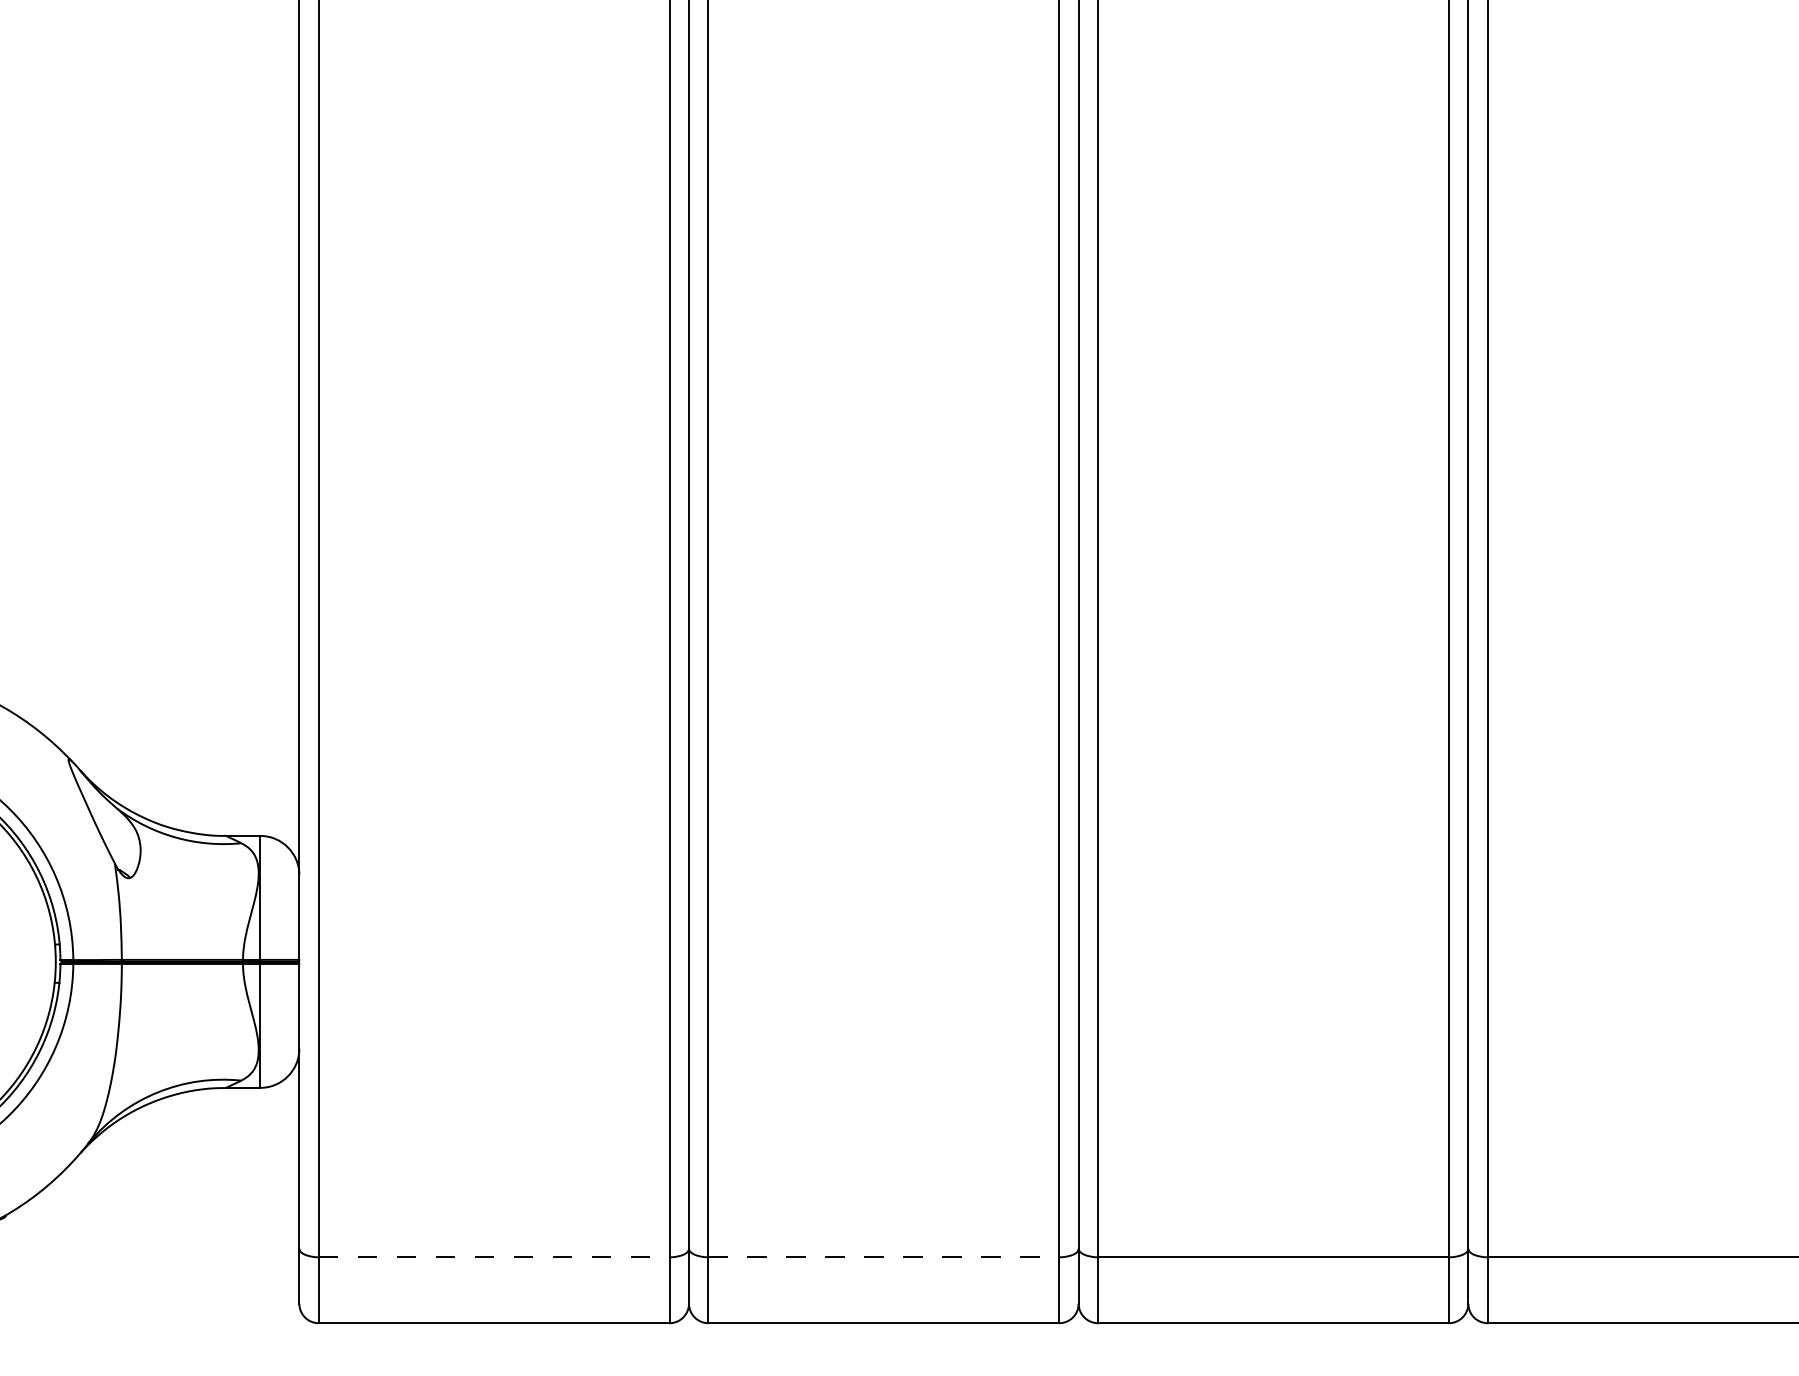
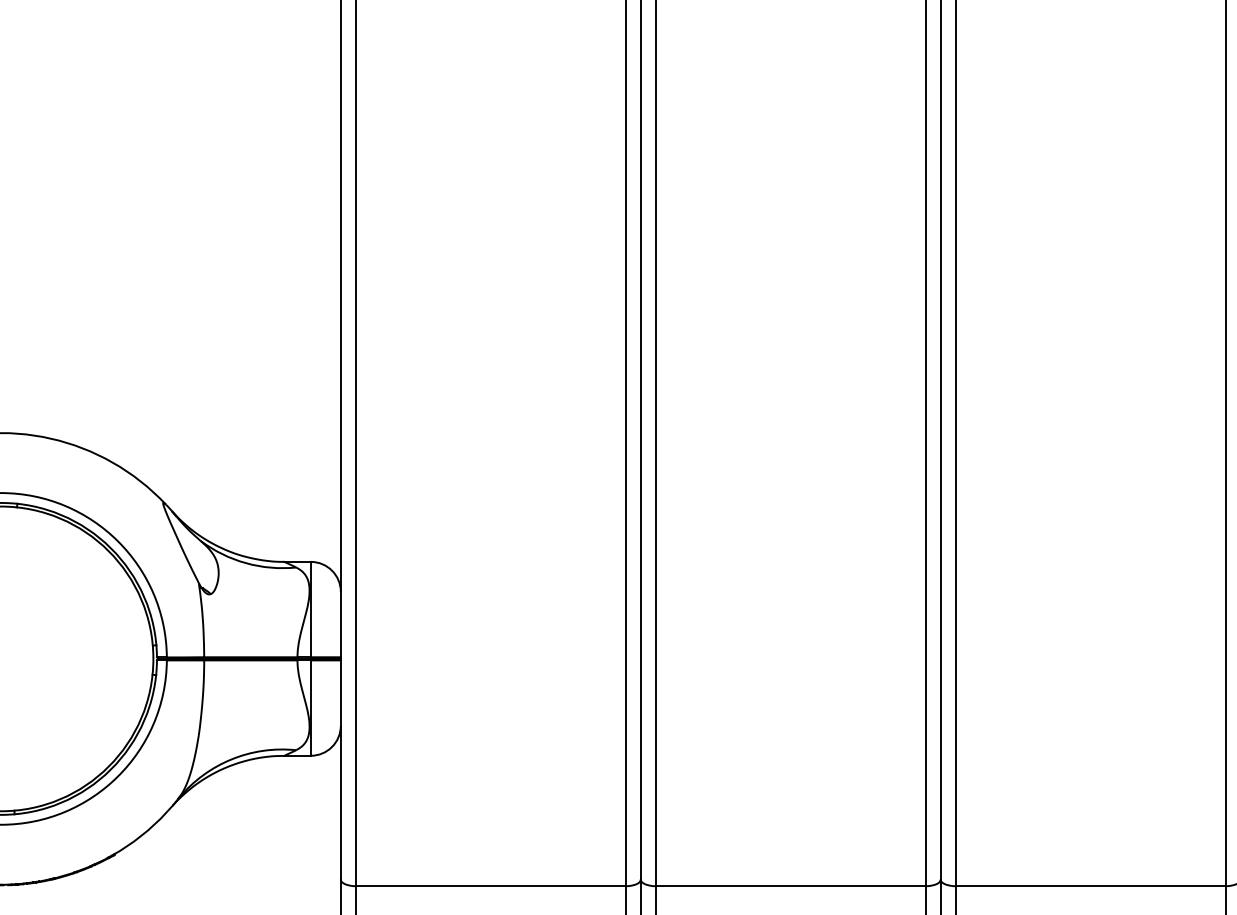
line: (494, 1257) -> (491, 886), dashed -> solid
line: (884, 1257) -> (791, 886), dashed -> solid

